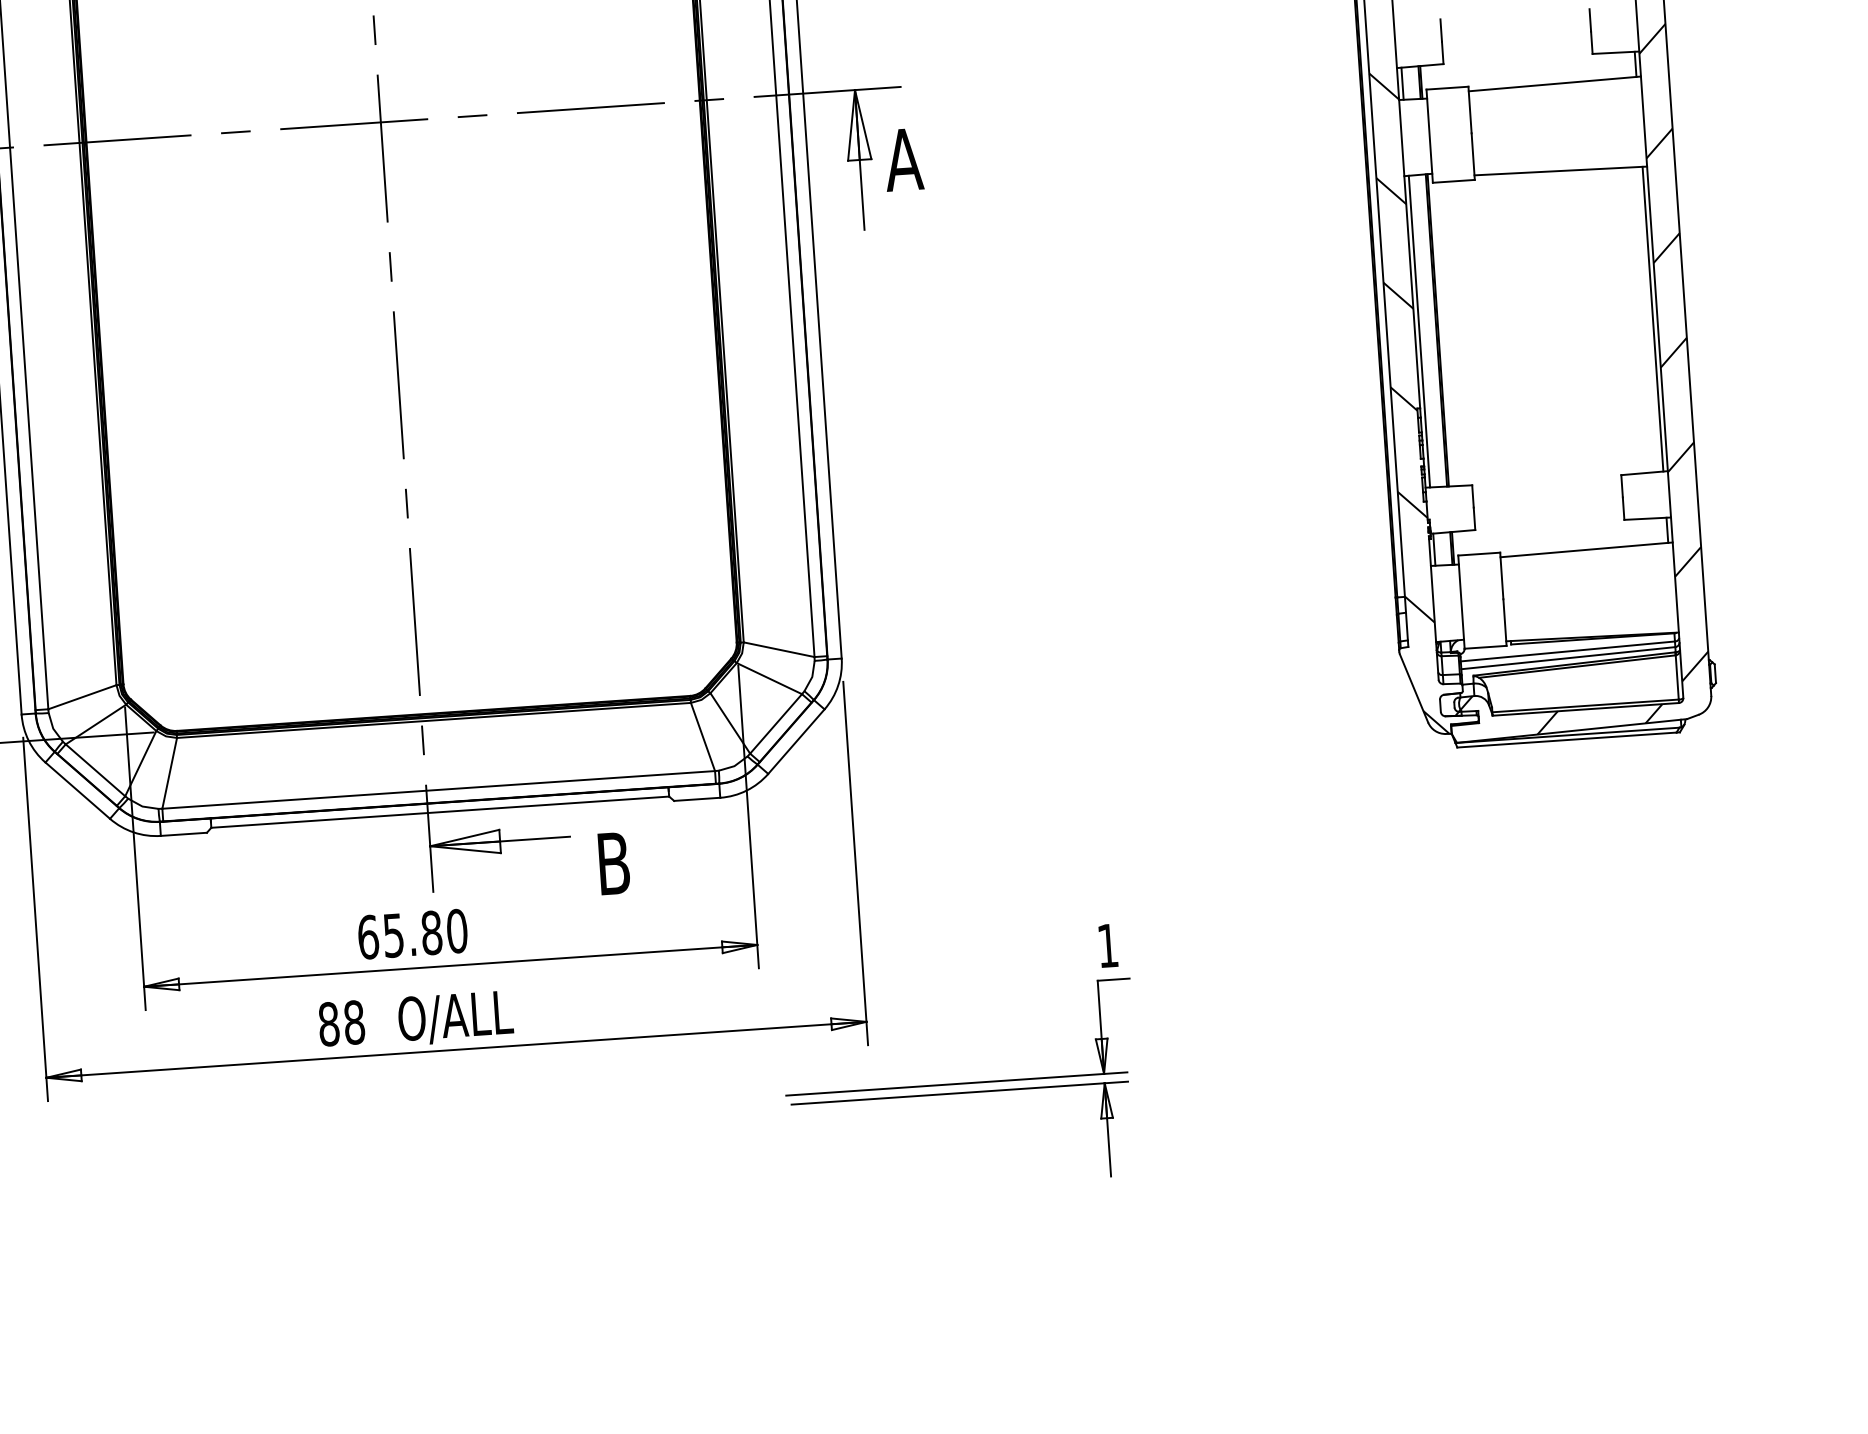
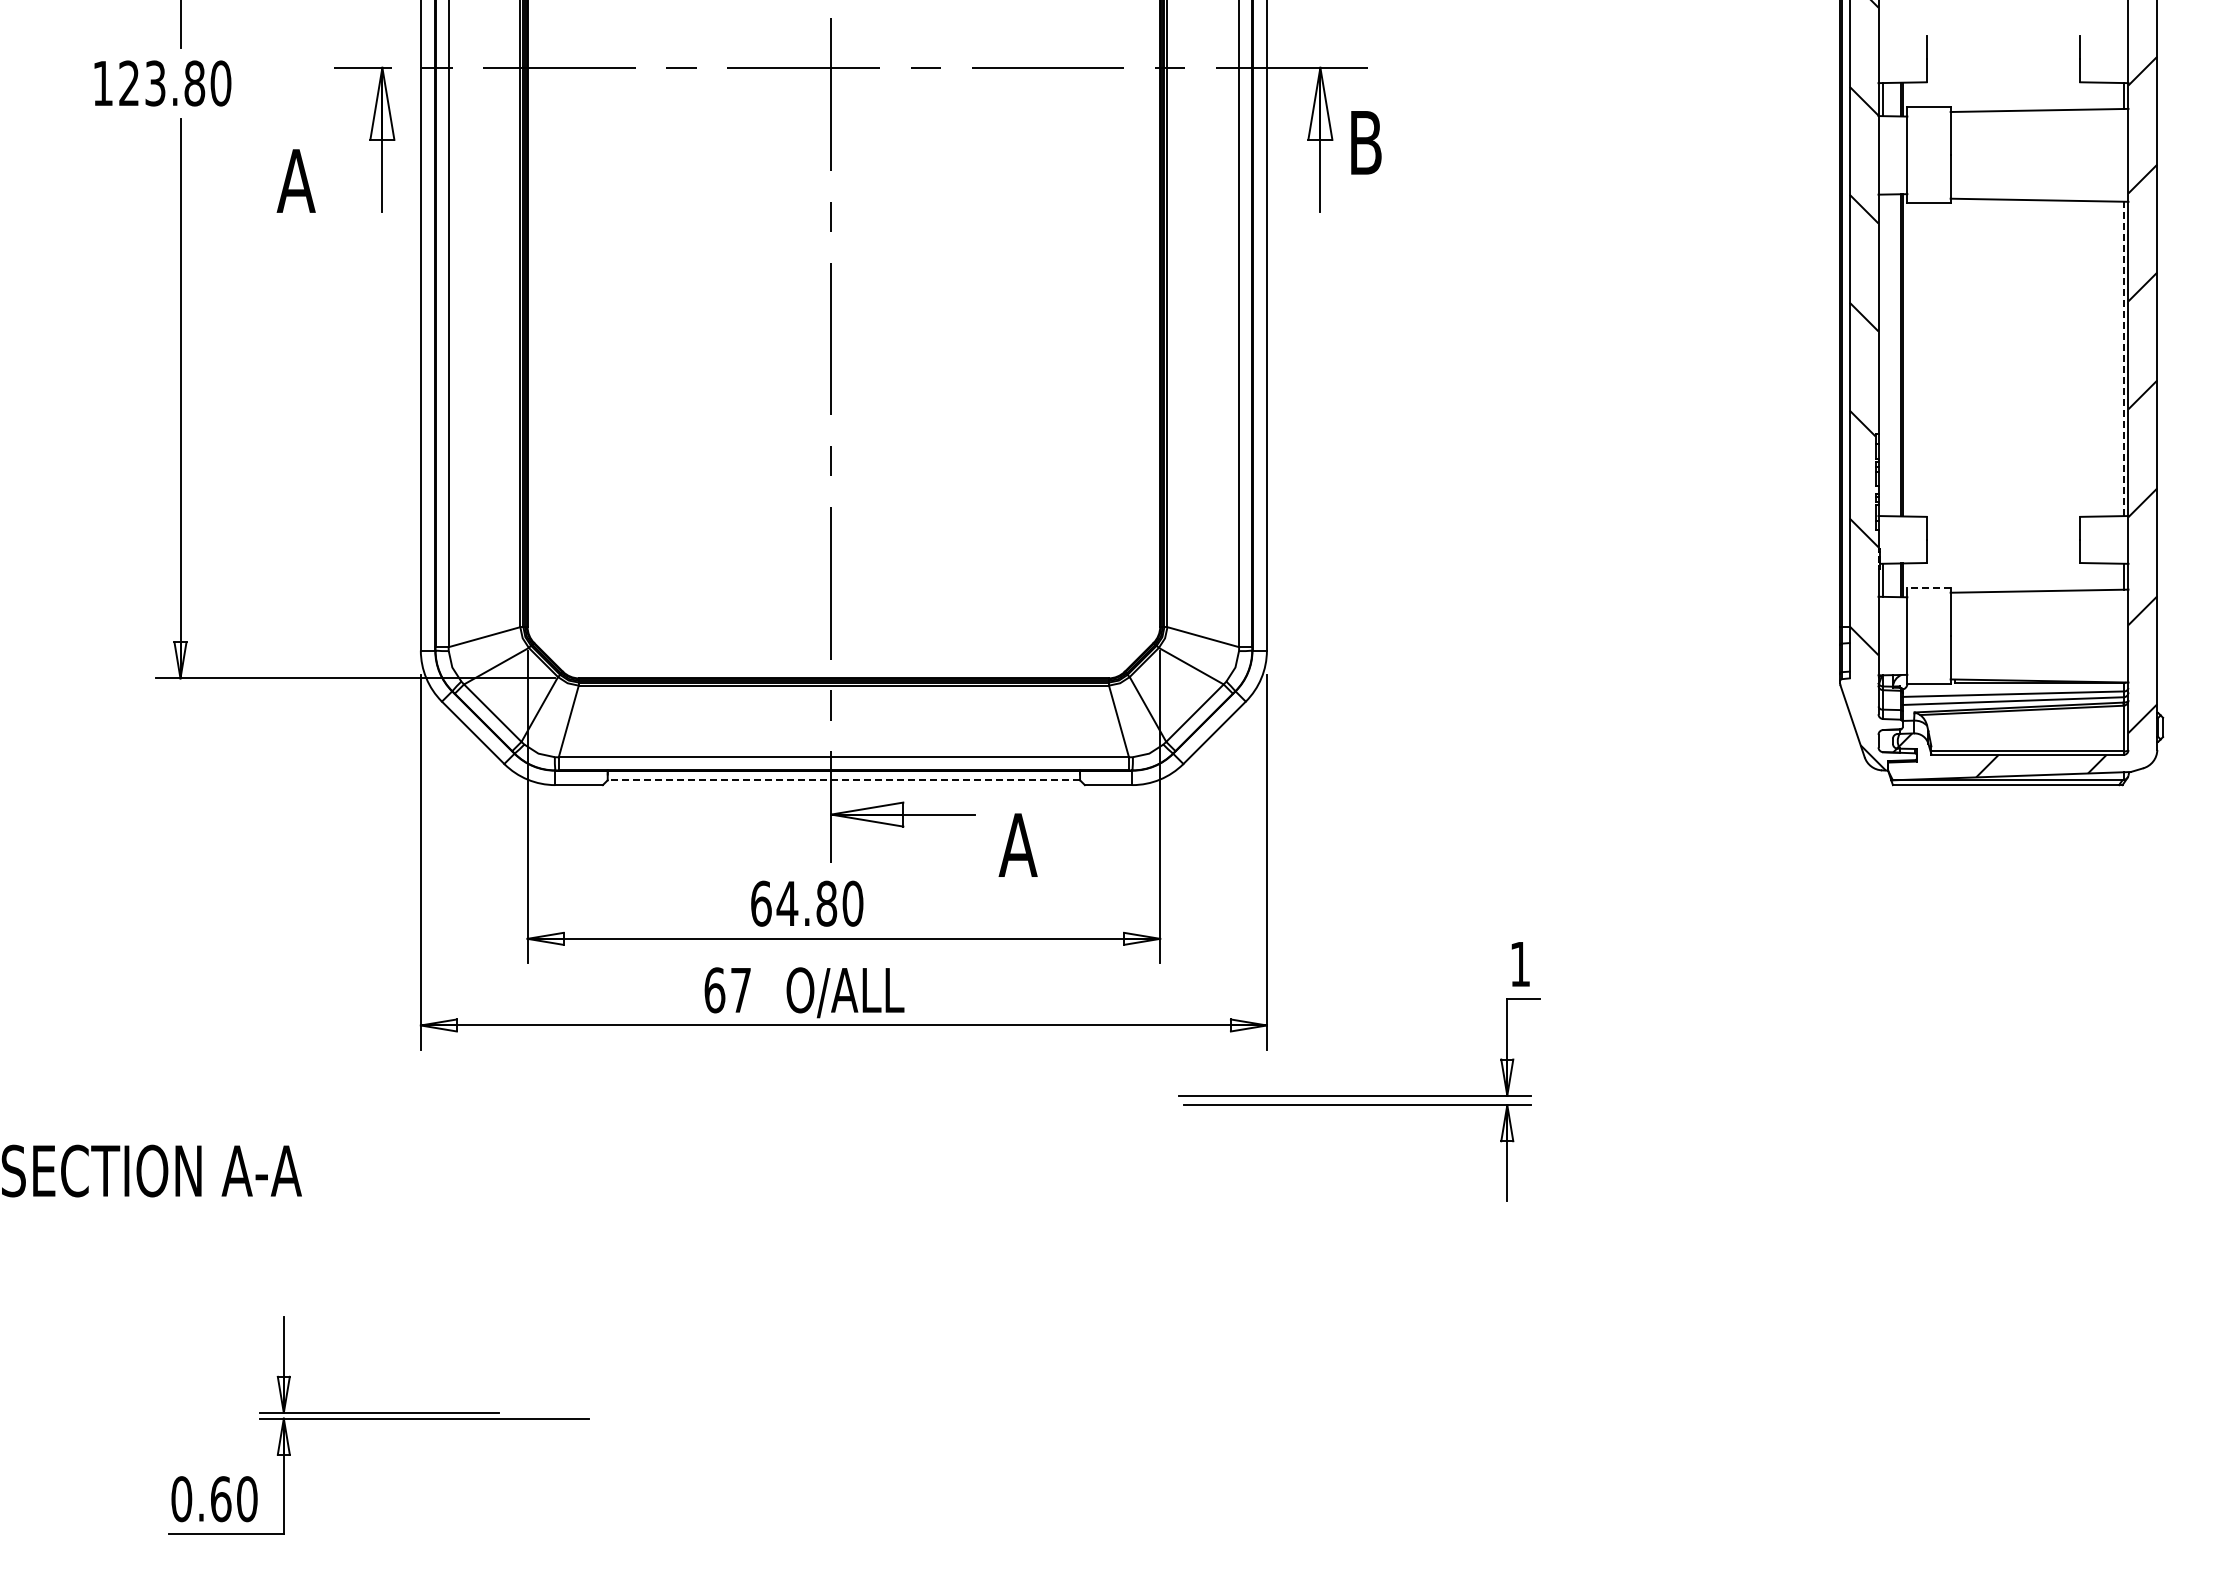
text: (903, 159) -> (1365, 142), A -> B
line: (1652, 318) -> (2123, 358), solid -> dashed
line: (1419, 331) -> (1883, 355), removed
line: (1478, 554) -> (1928, 588), solid -> dashed
line: (439, 812) -> (843, 780), solid -> dashed
text: (612, 862) -> (1017, 844), B -> A
text: (393, 935) -> (787, 903), 65.80 -> 64.80
text: (341, 1023) -> (727, 990), 88 -> 67

